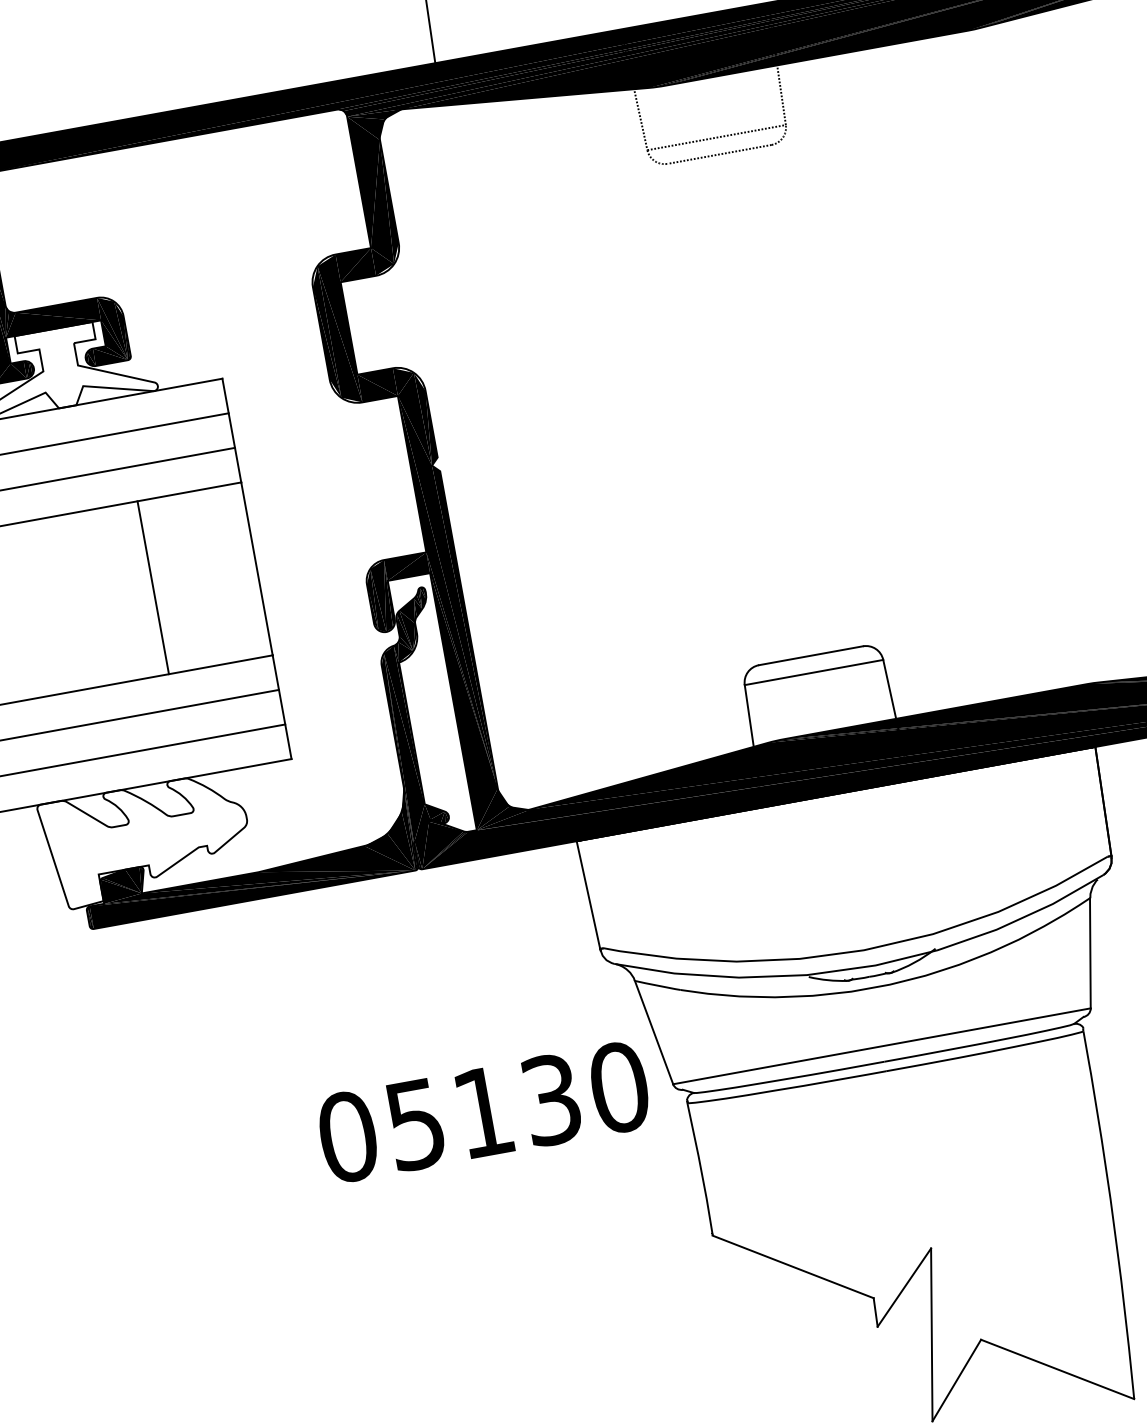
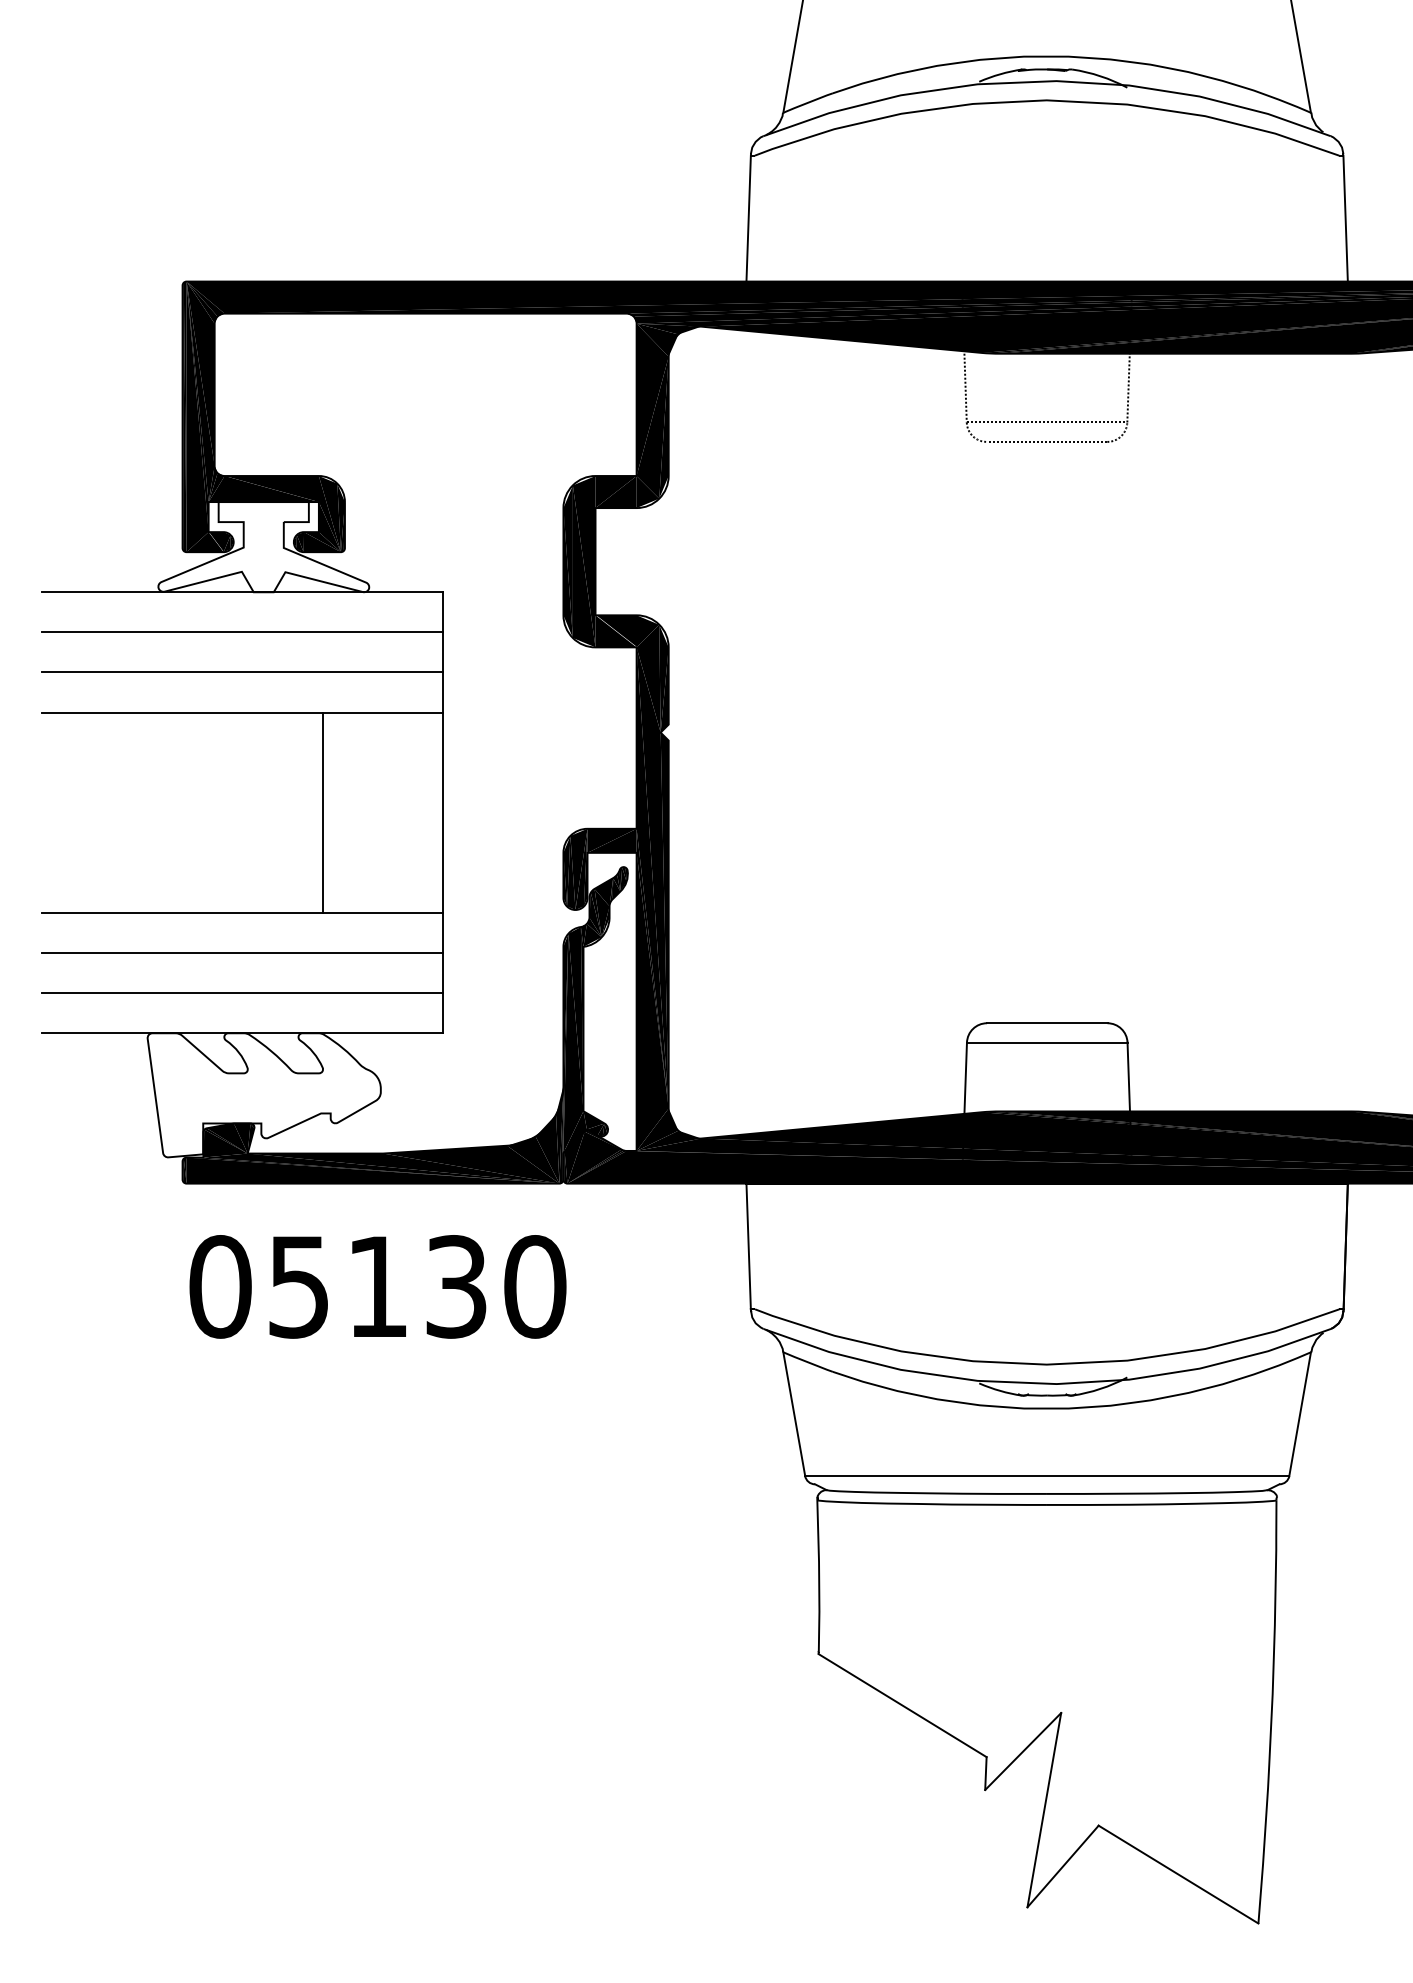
text: (483, 1111) -> (377, 1286), moved

